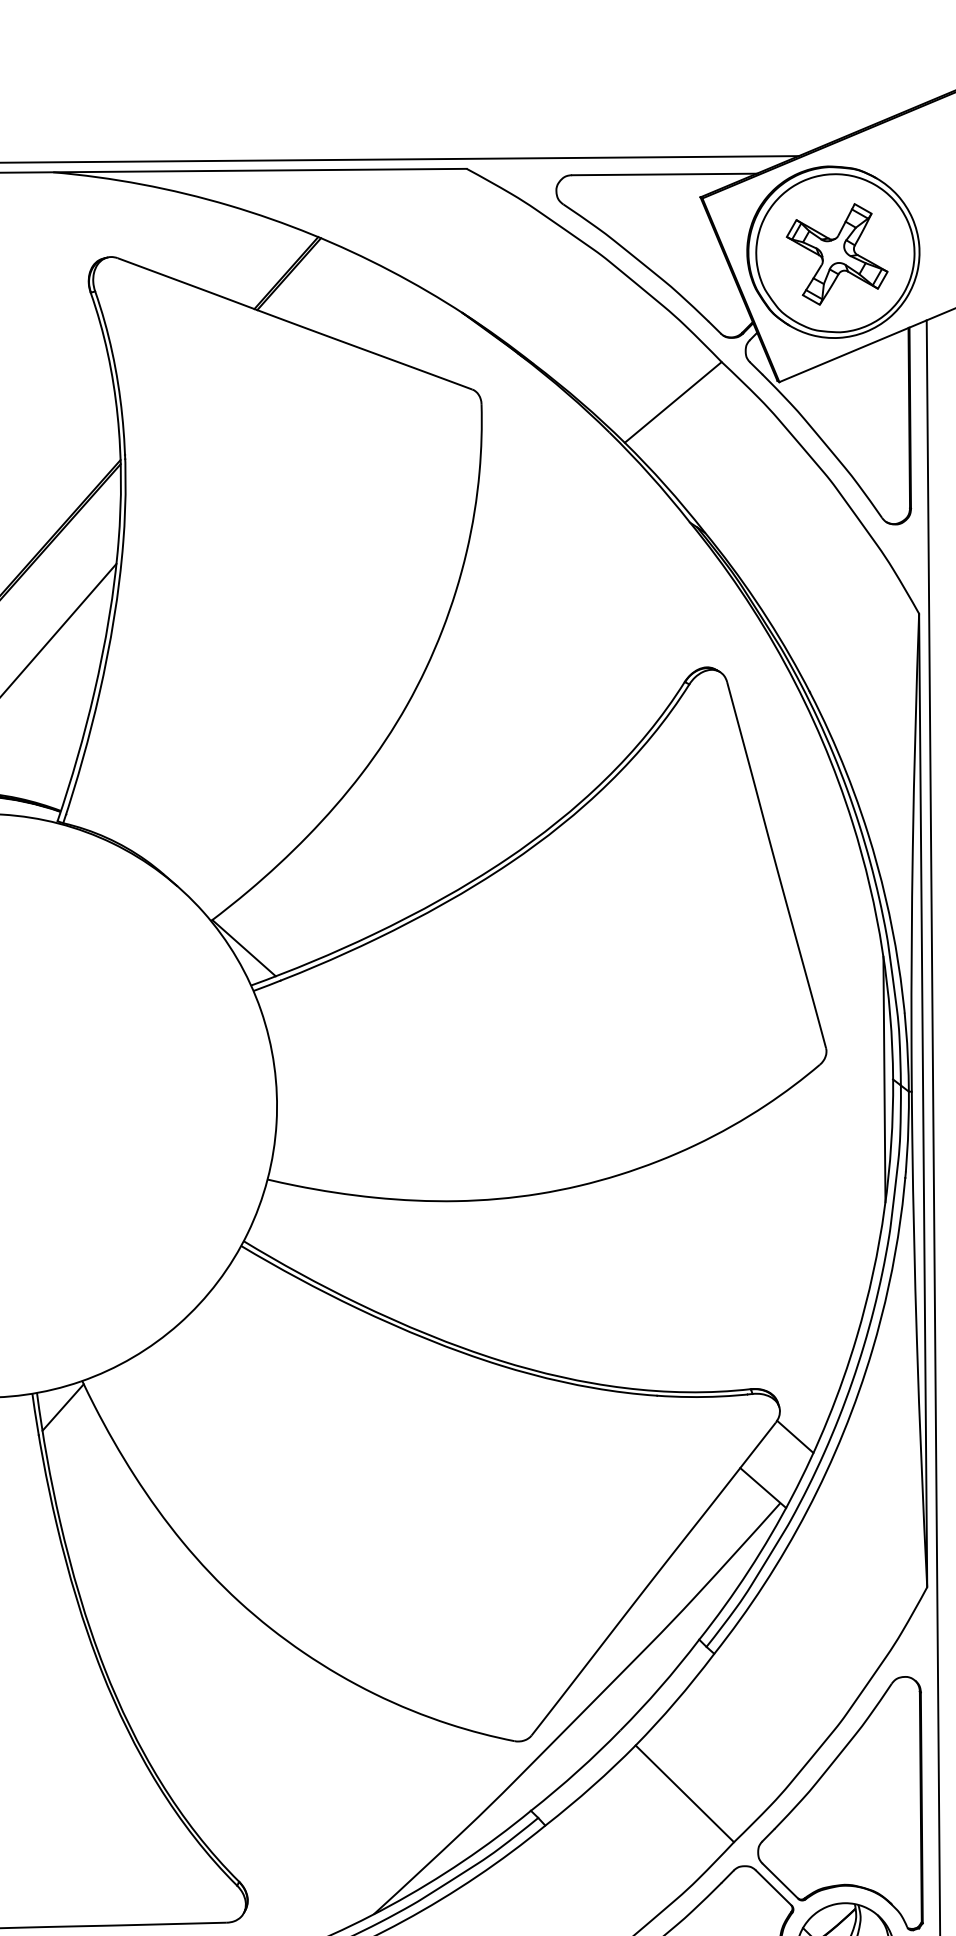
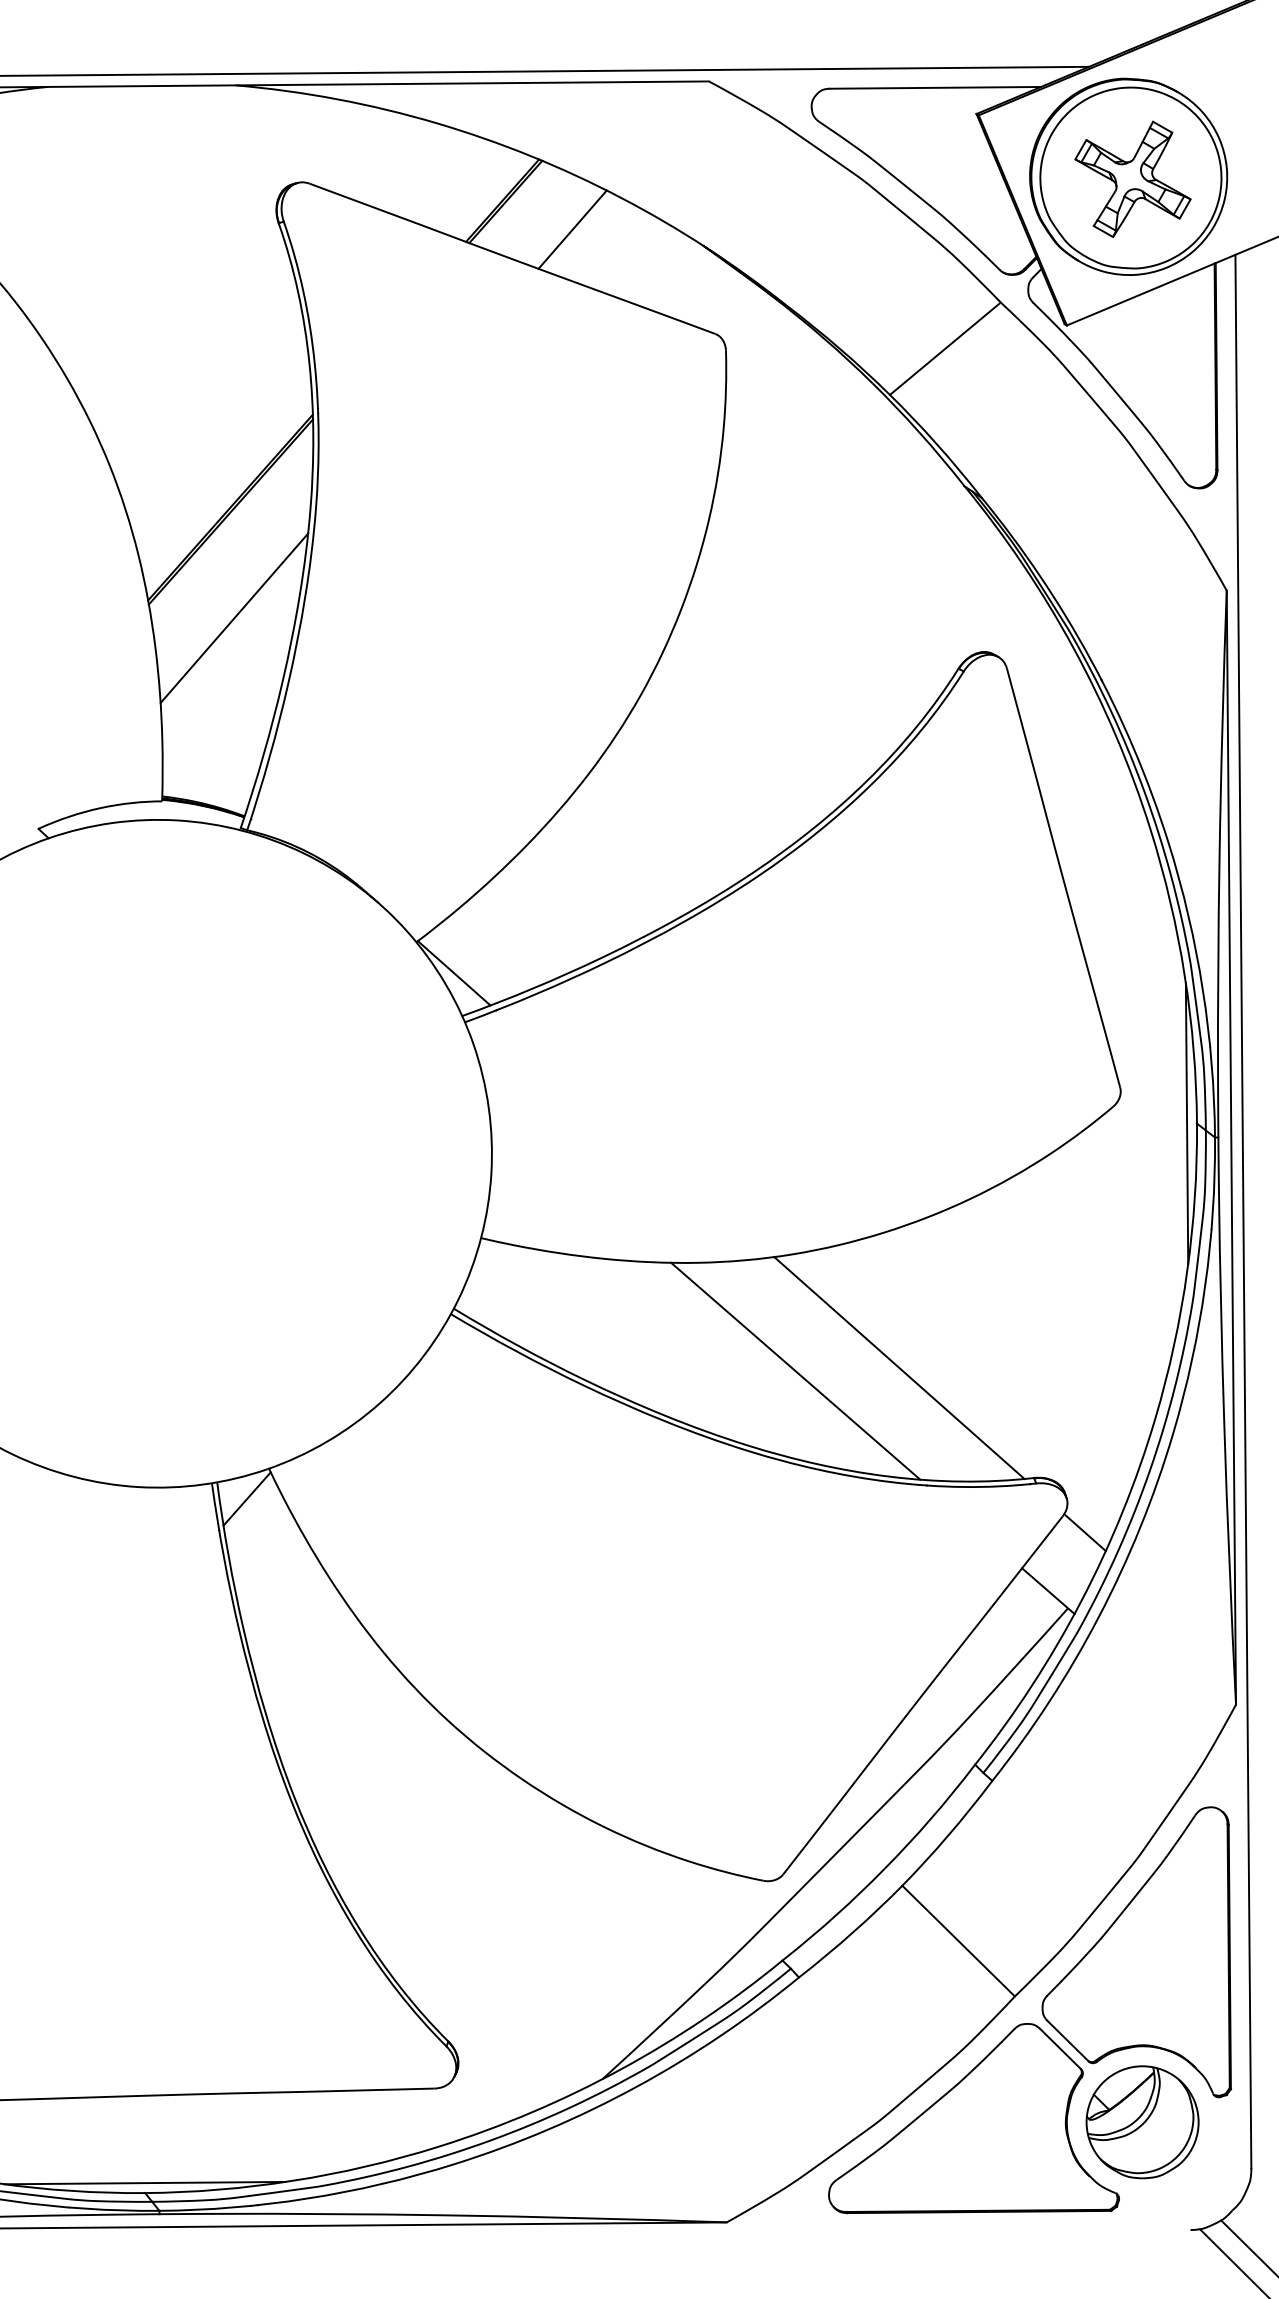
line: (347, 298) -> (572, 229), added
line: (633, 1292) -> (899, 1367), added
line: (542, 1295) -> (795, 1370), added

